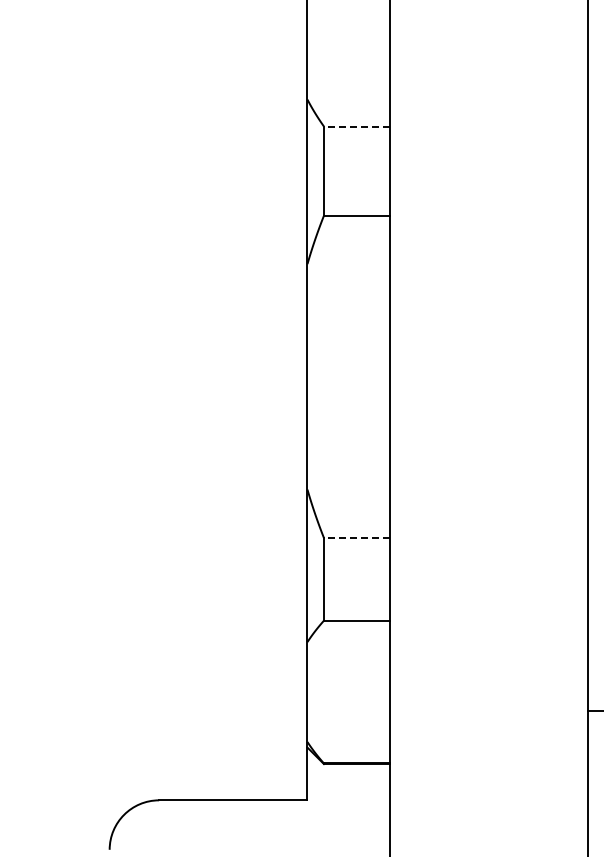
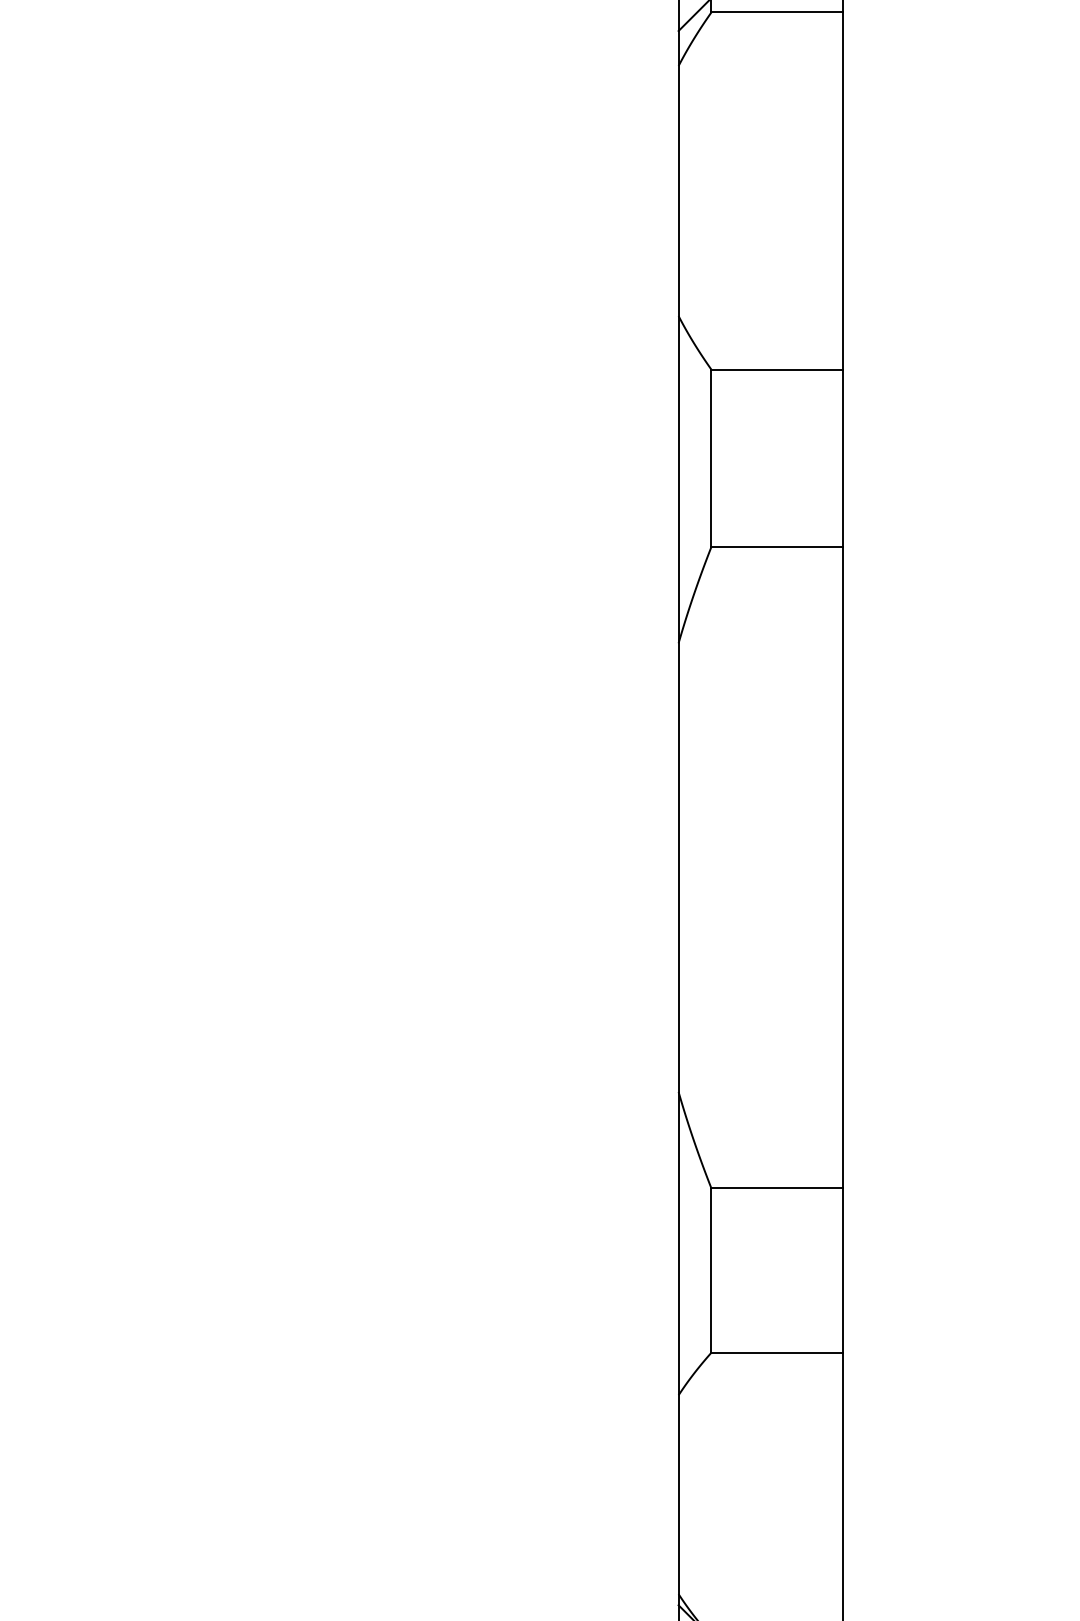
line: (356, 126) -> (776, 369), dashed -> solid
line: (356, 538) -> (776, 1189), dashed -> solid

